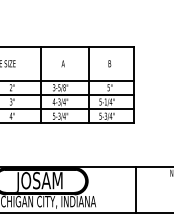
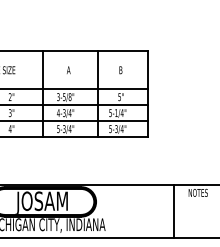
line: (136, 189) -> (173, 211), moved

